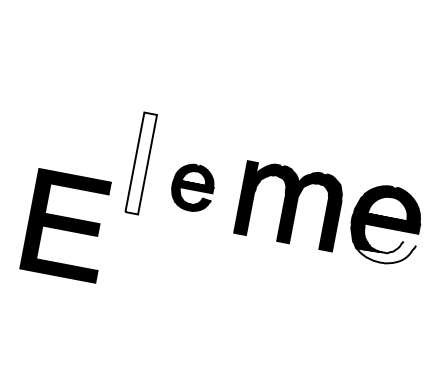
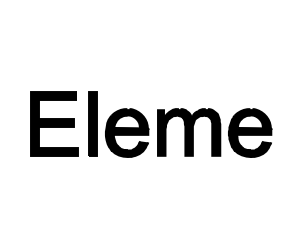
fill: (141, 162) -> (92, 123), added
part: (193, 187) -> (127, 132), size x1.67
part: (67, 224) -> (54, 123), moved
fill: (384, 251) -> (252, 149), added

